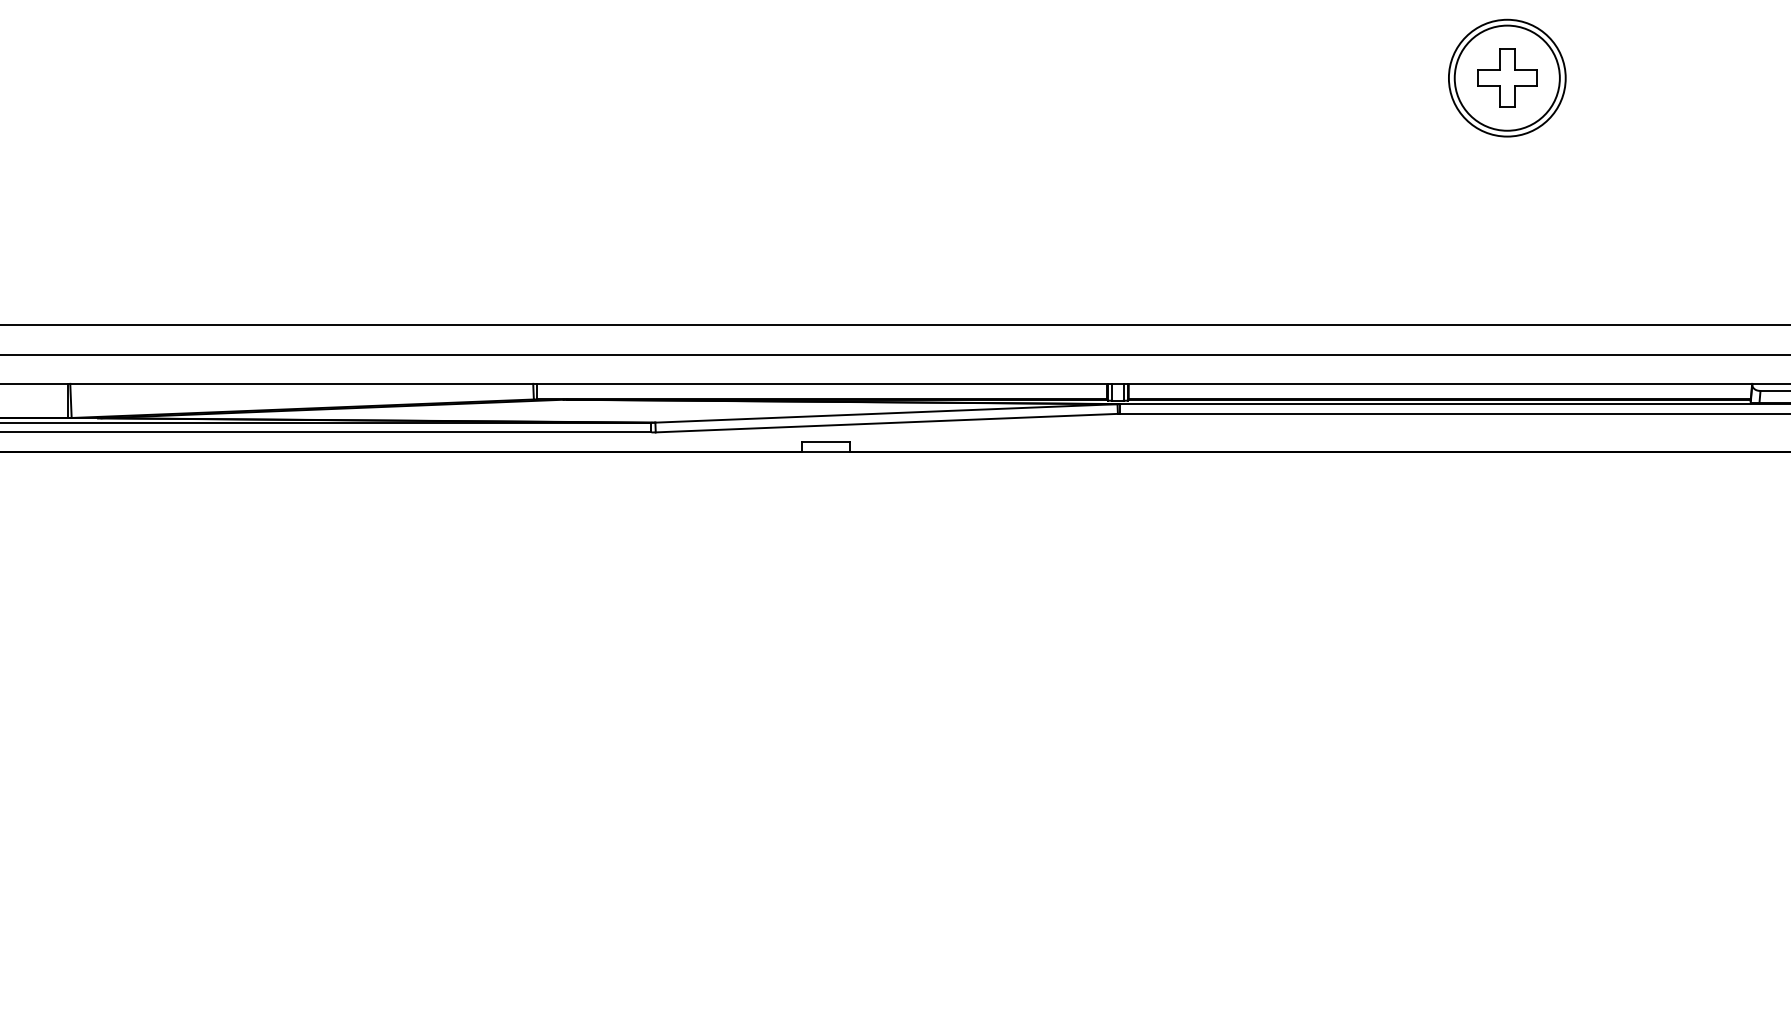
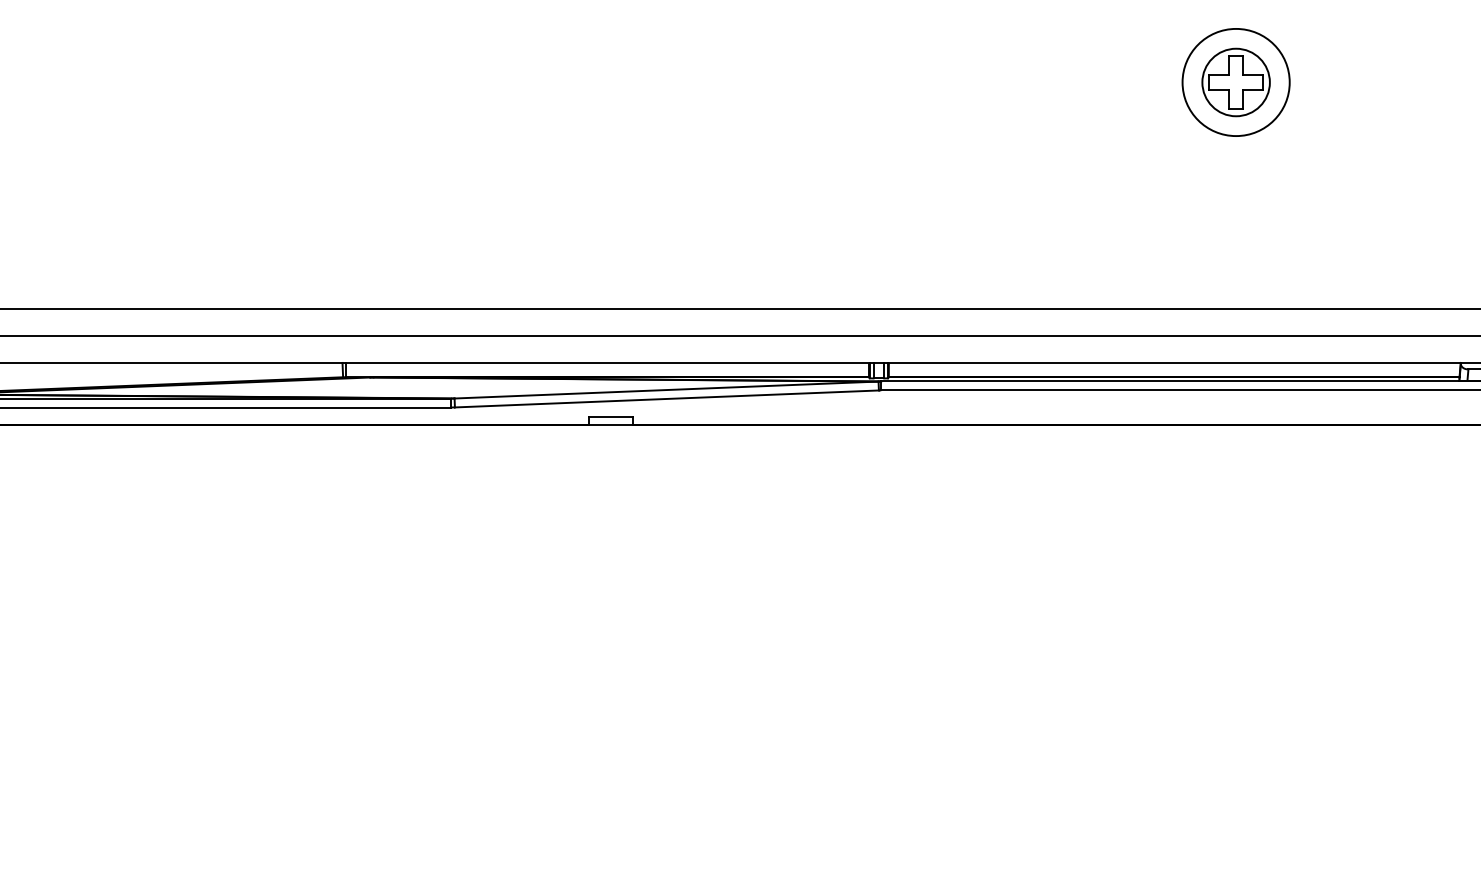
circle: (1506, 77) -> (1235, 81), size x0.7

